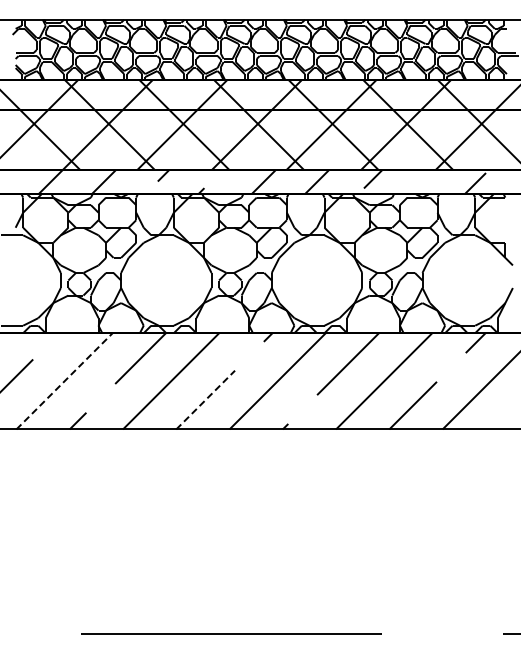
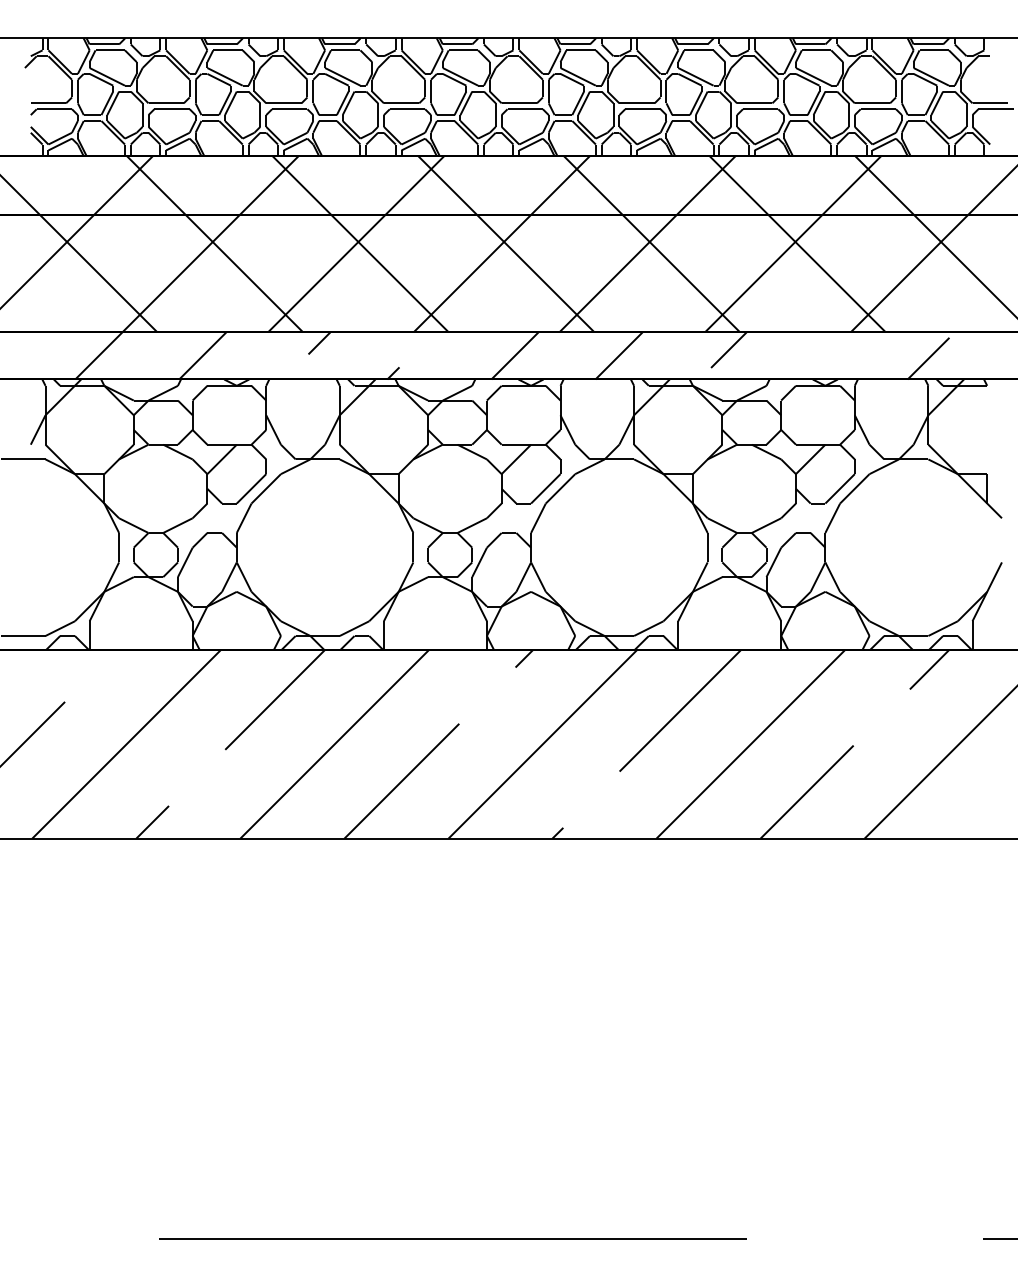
line: (65, 380) -> (128, 742), dashed -> solid
line: (205, 400) -> (401, 782), dashed -> solid

